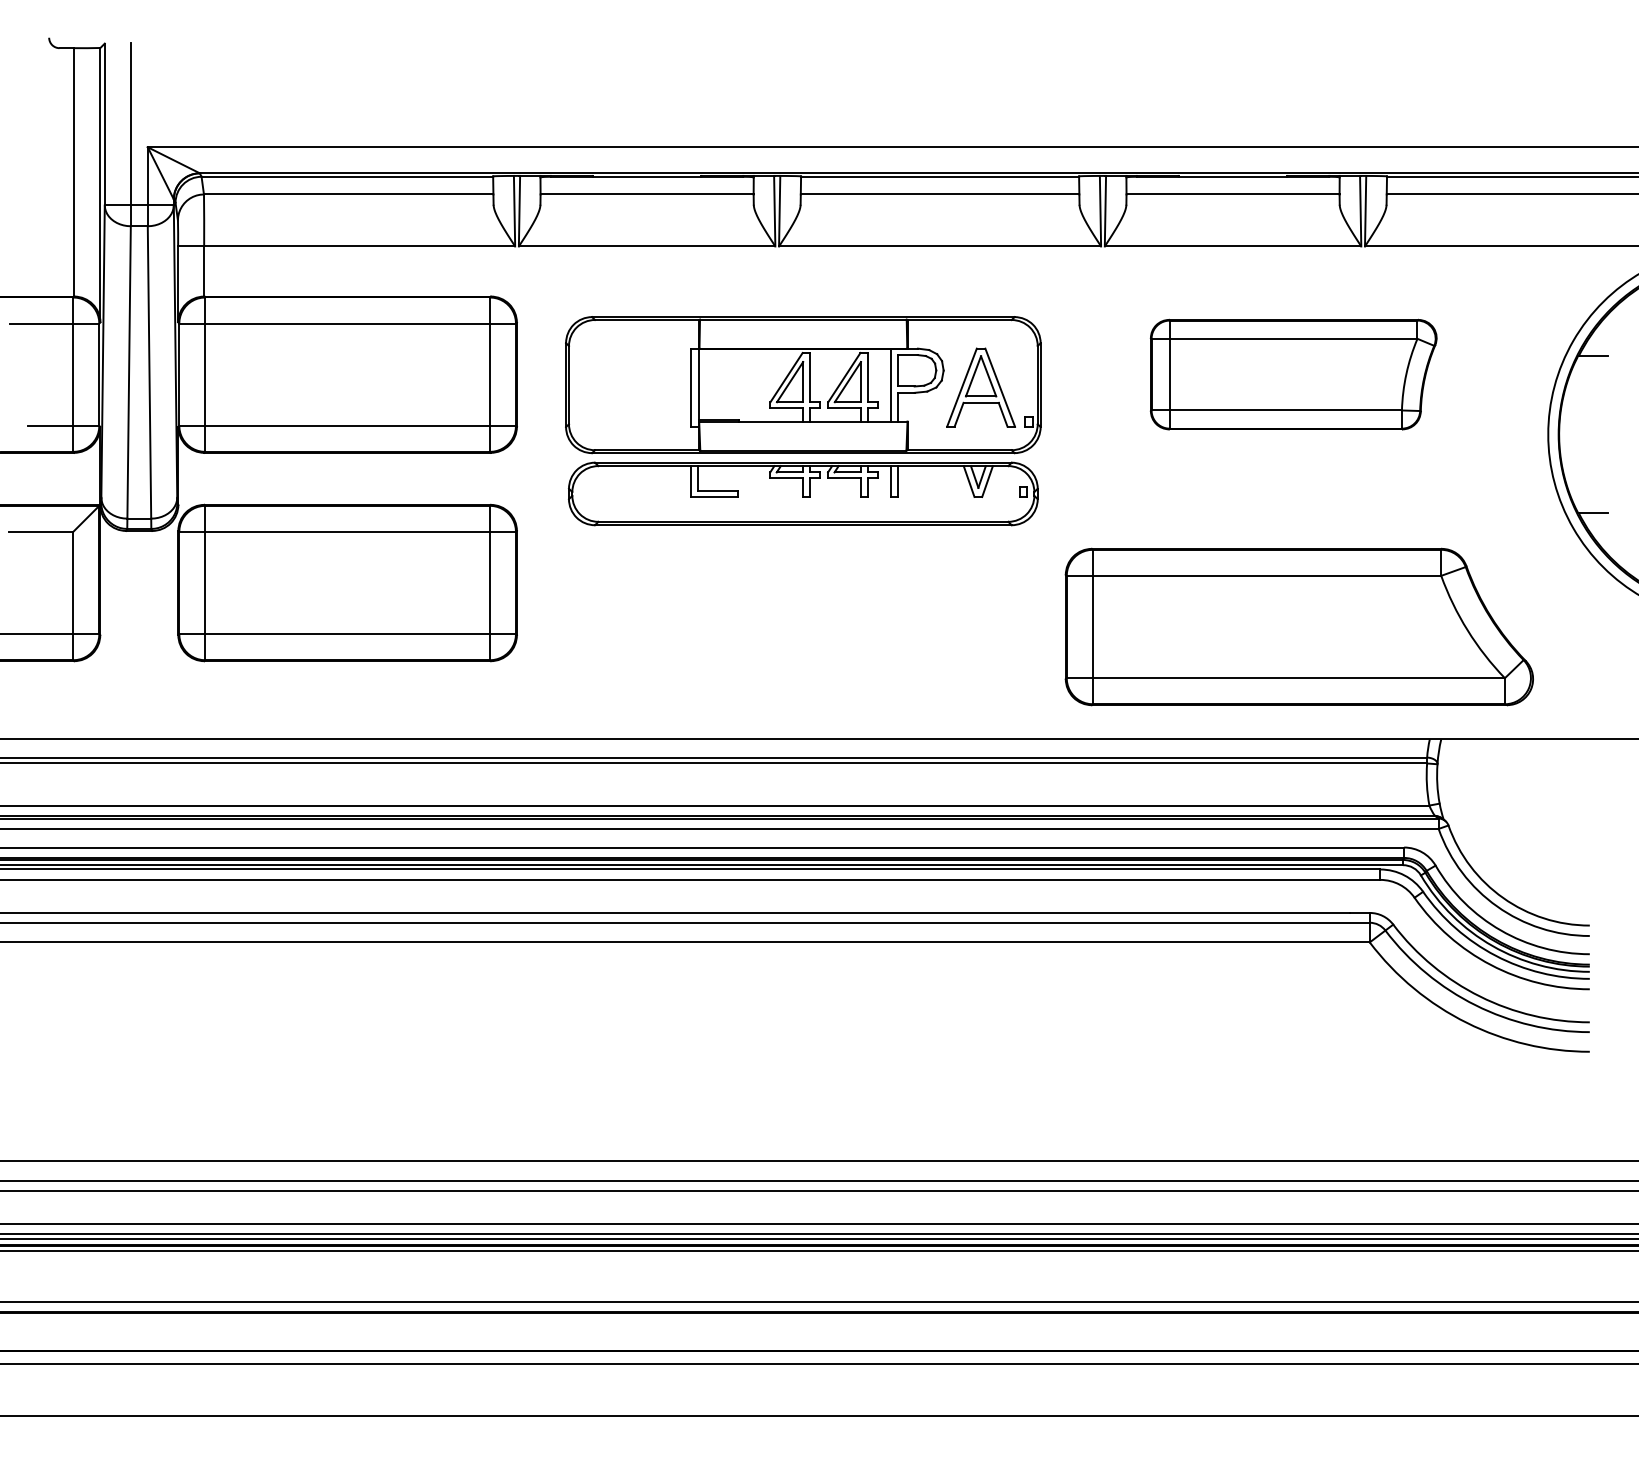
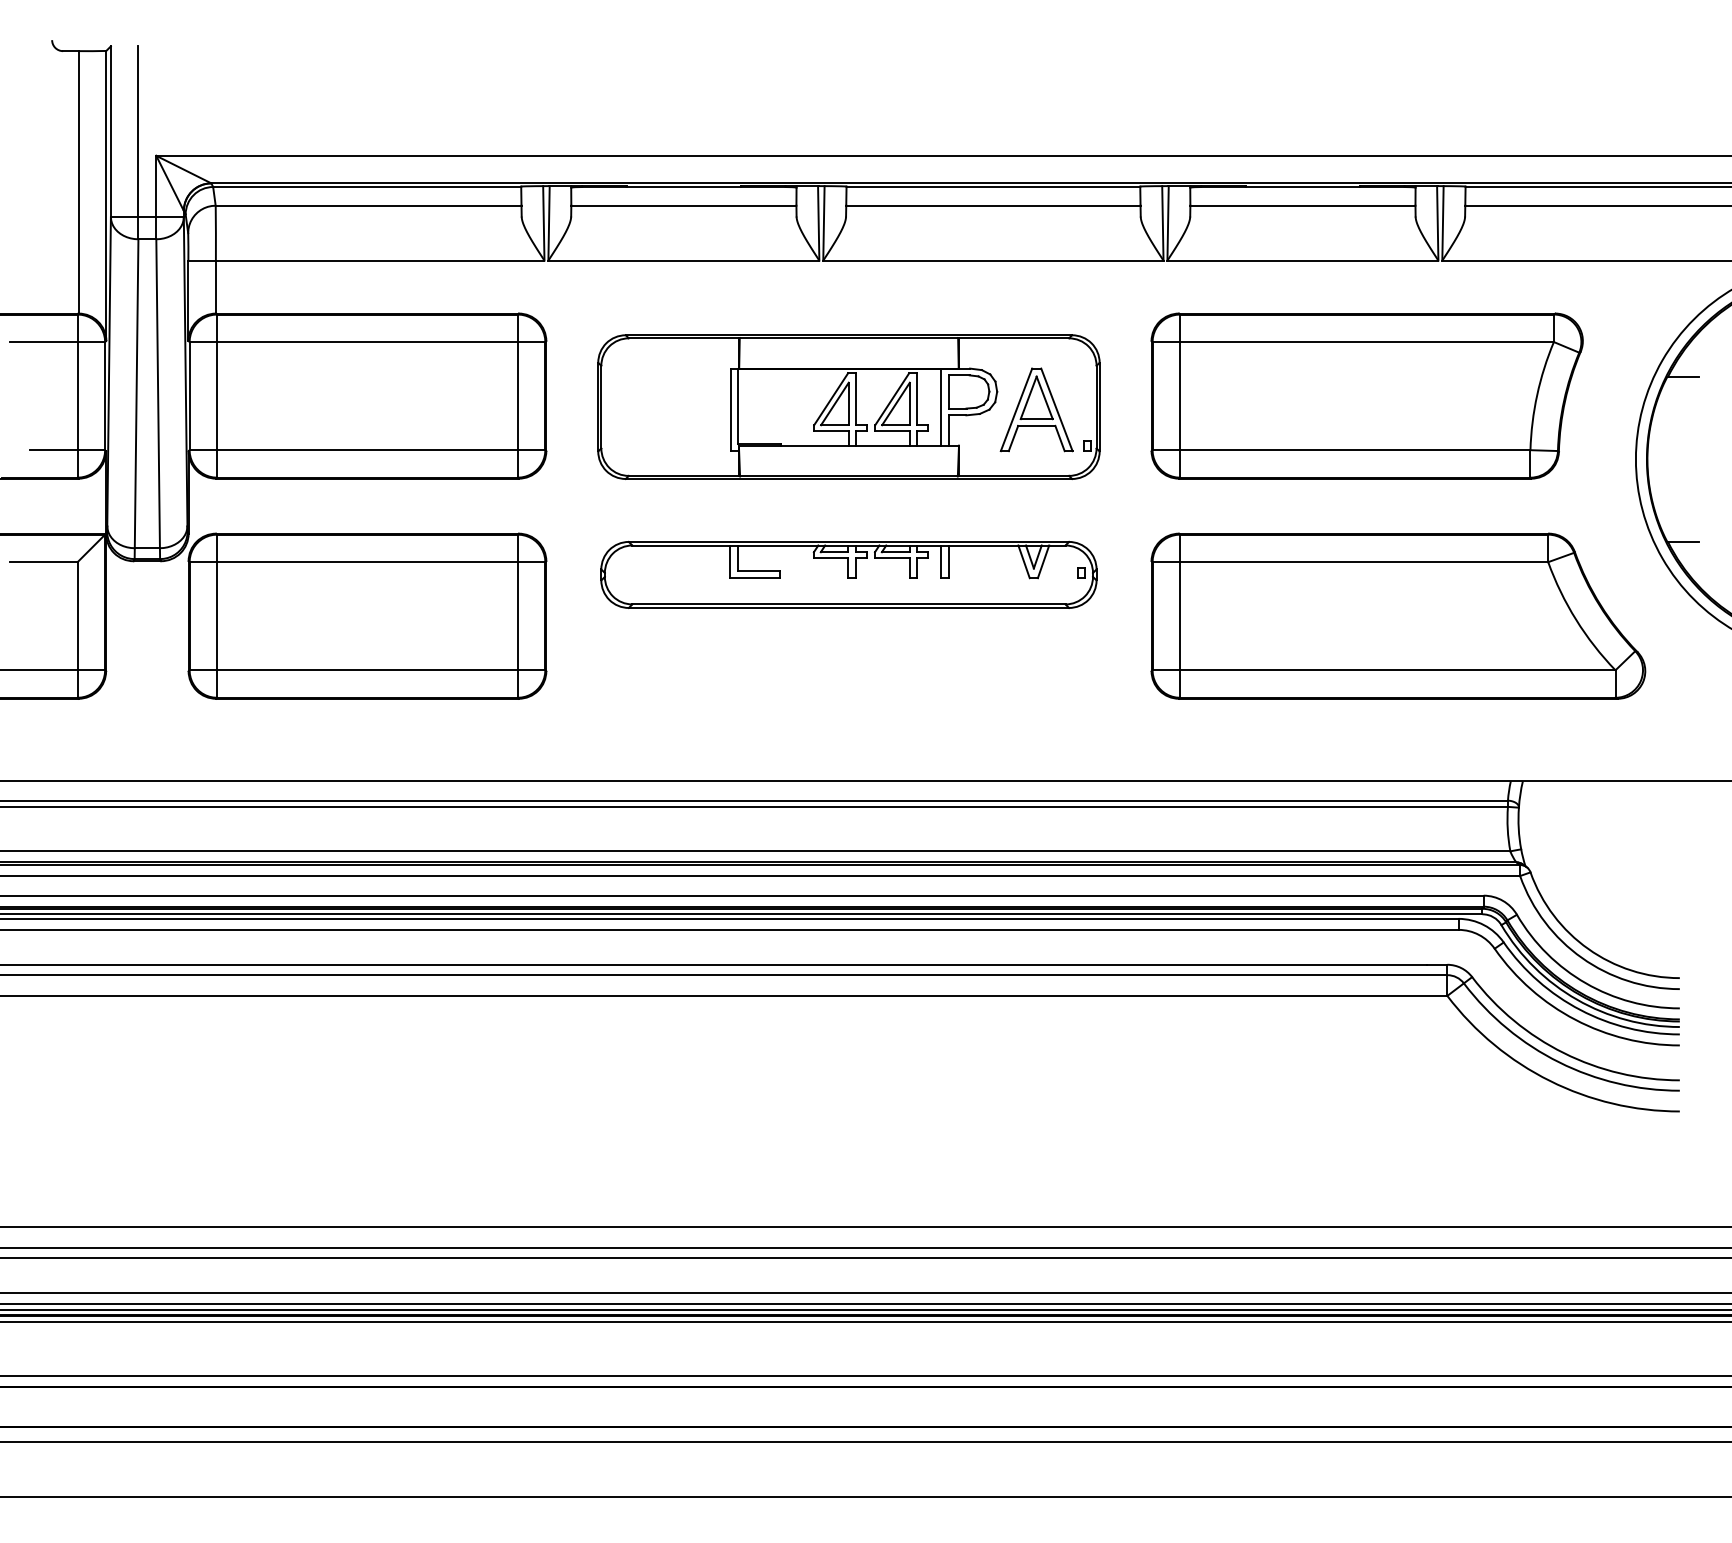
part: (1293, 374) -> (1366, 395), size x1.43
part: (803, 493) -> (849, 574), moved
part: (1298, 626) -> (1397, 615), moved

